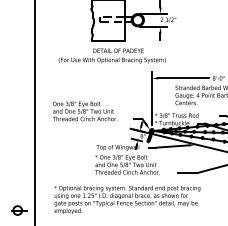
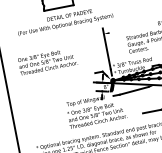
line: (183, 78) -> (132, 28), removed
text: (85, 111) -> (48, 61), moved

